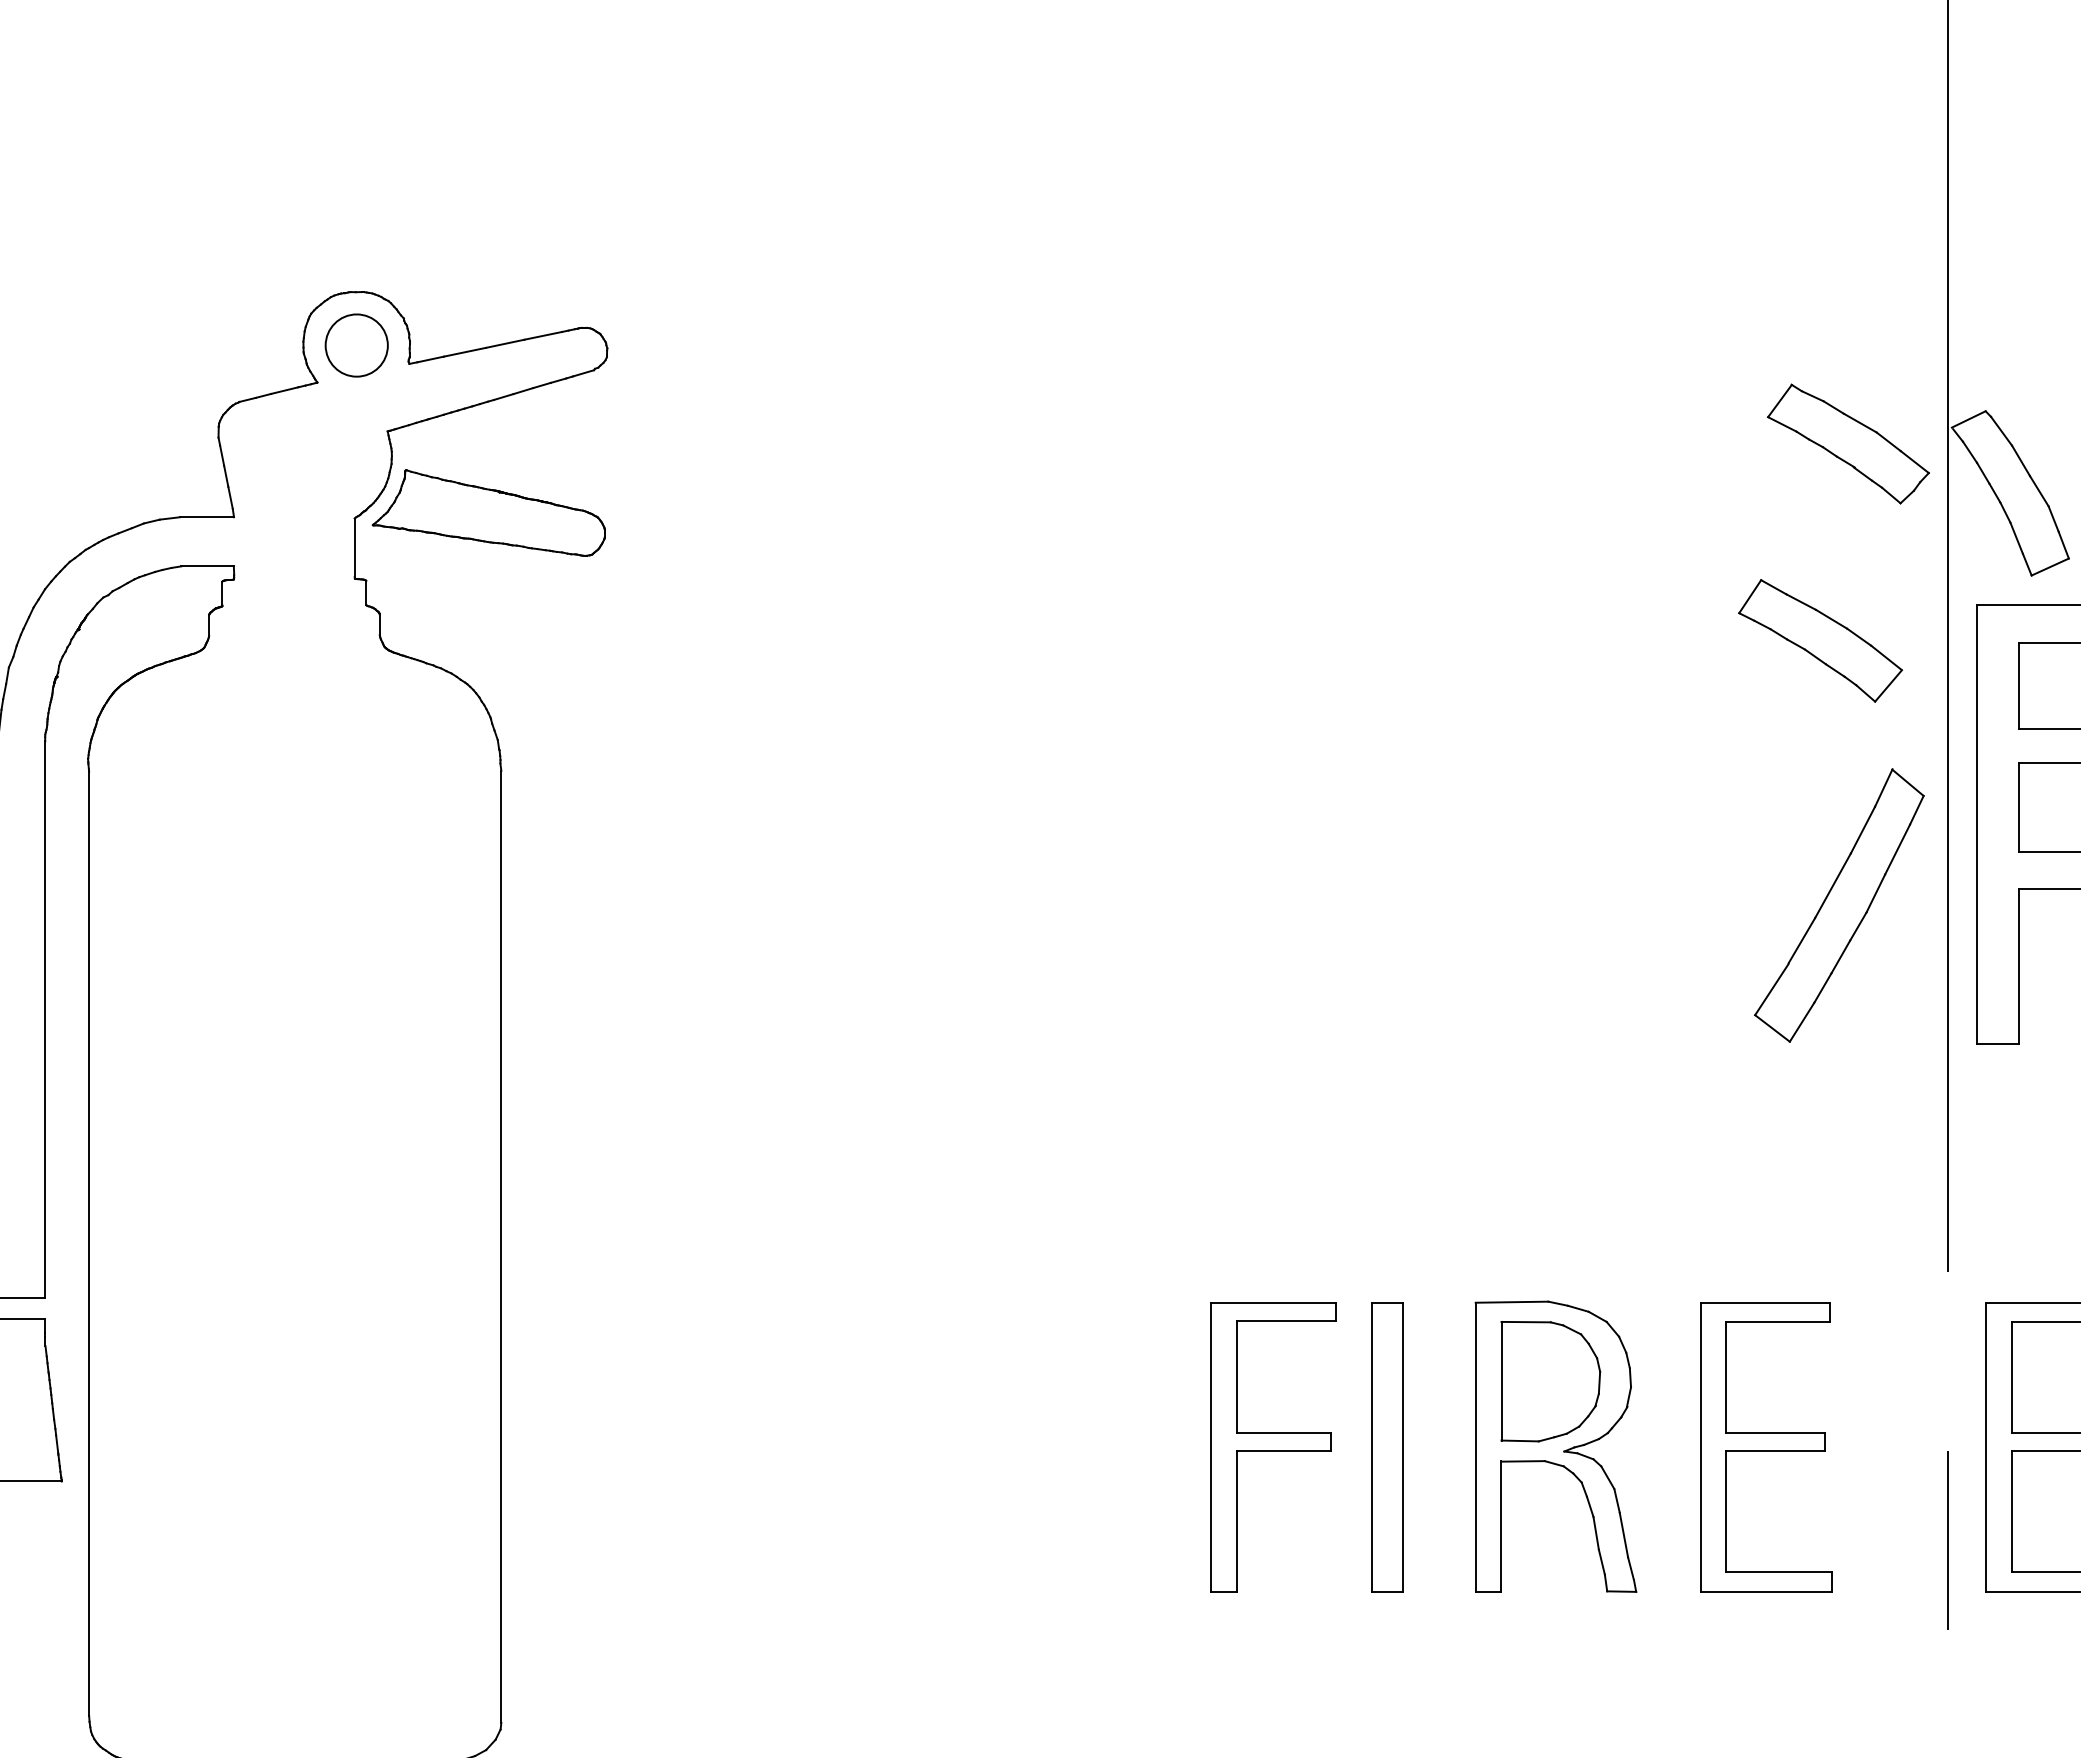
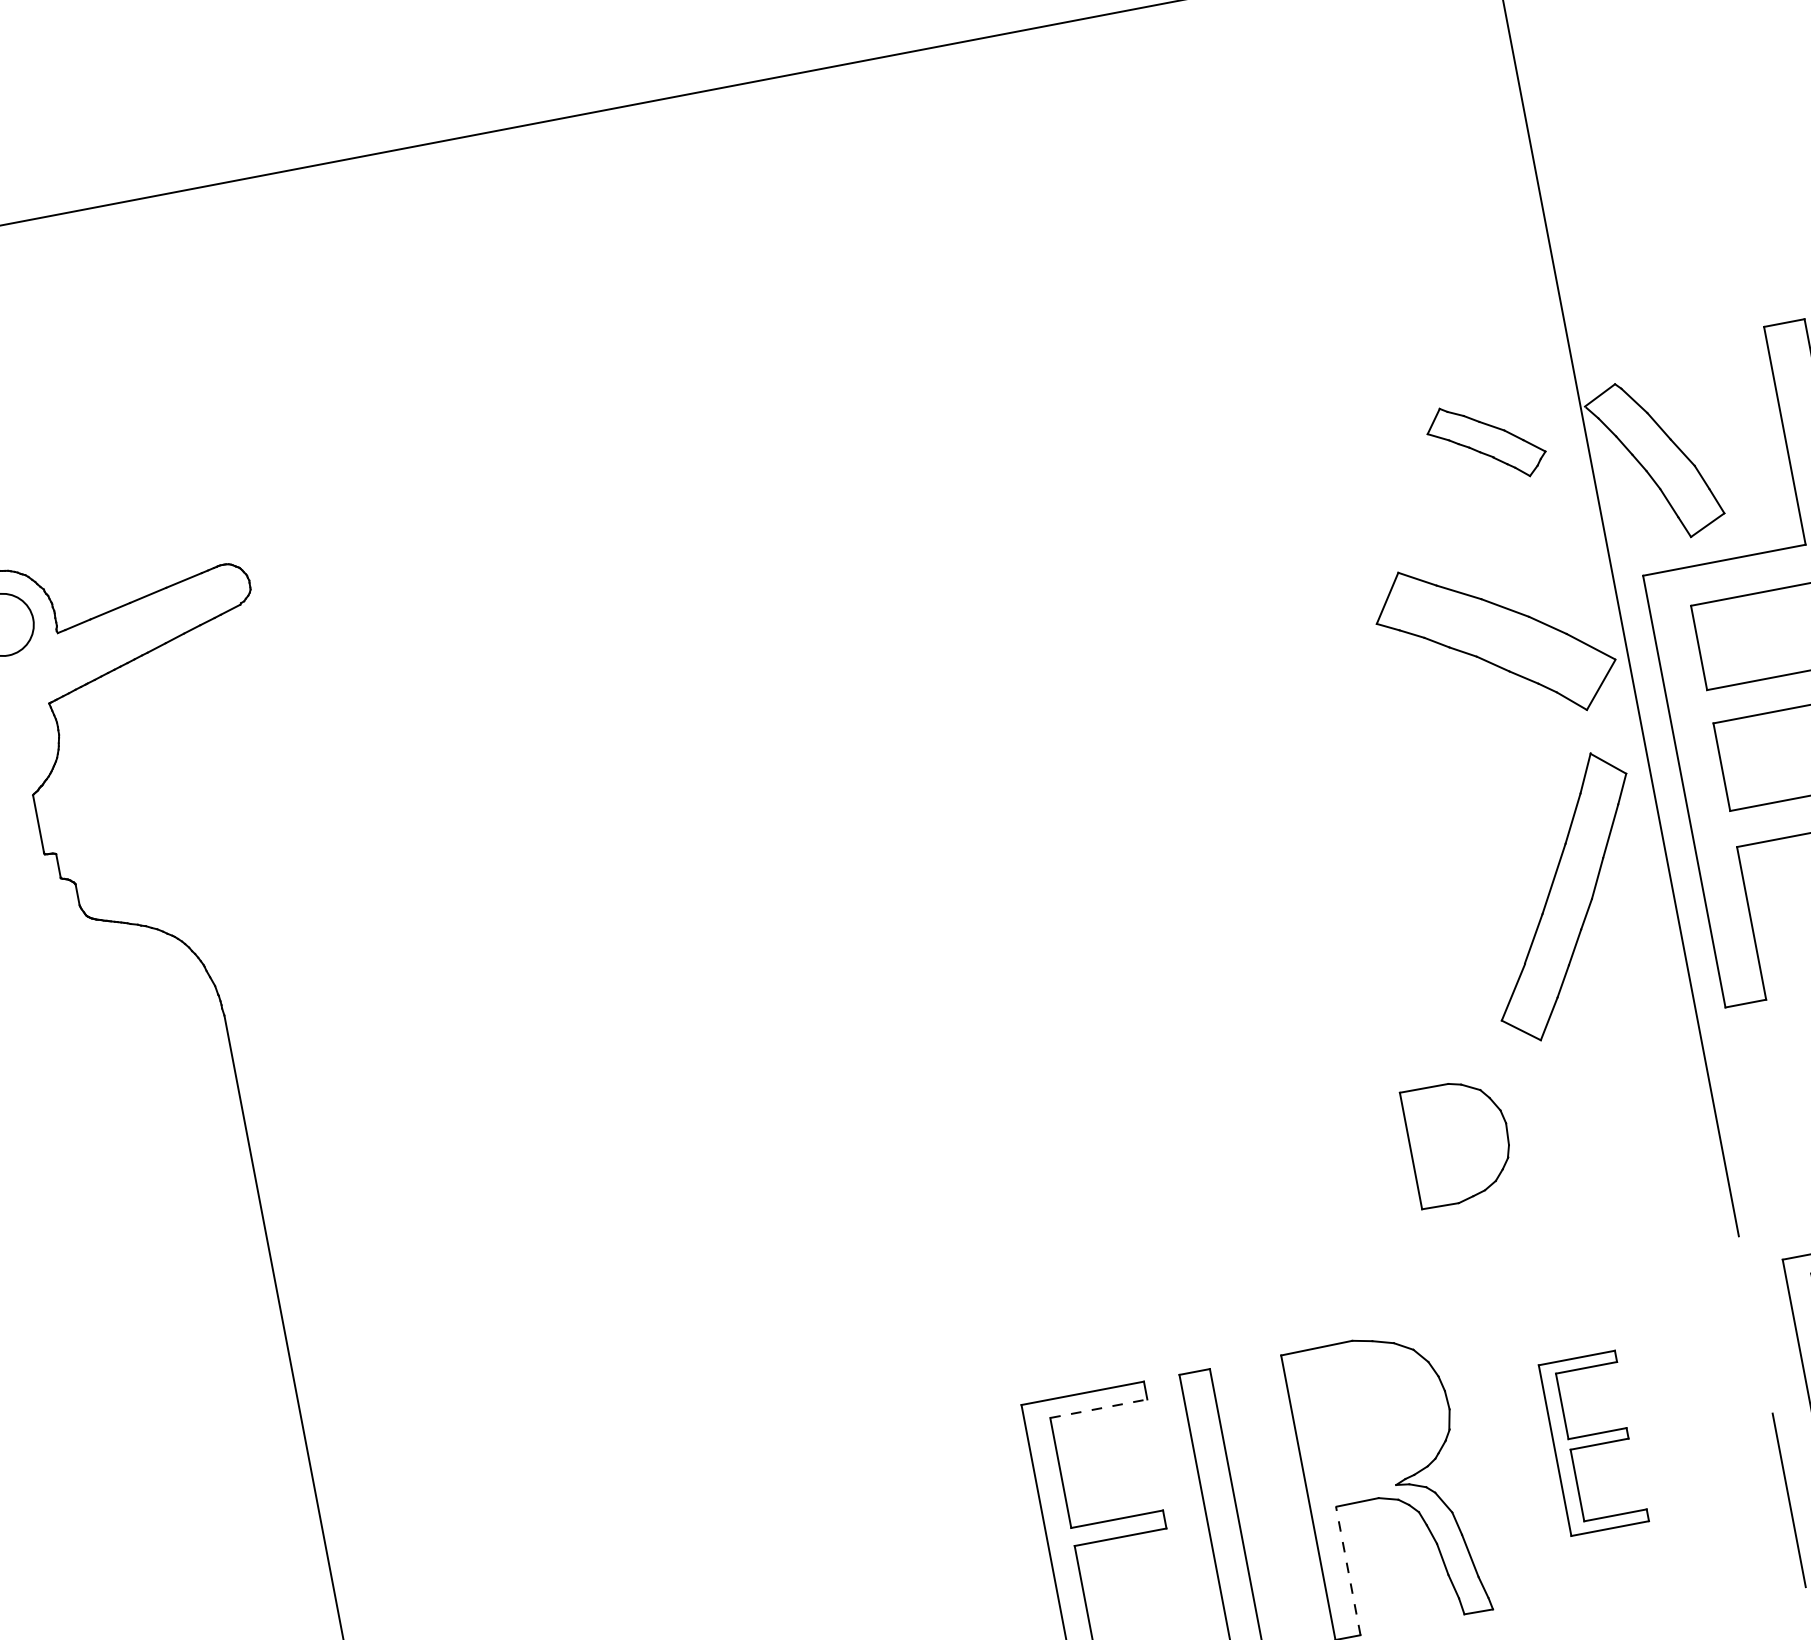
part: (1848, 443) -> (1486, 441), size x0.7
part: (488, 512) -> (163, 764), removed
part: (1820, 640) -> (1495, 640), size x1.4
line: (1287, 1320) -> (1099, 1408), solid -> dashed
part: (1550, 1381) -> (1459, 1142), moved
part: (1766, 1447) -> (1593, 1443), size x0.6
line: (1501, 1526) -> (1348, 1570), solid -> dashed

